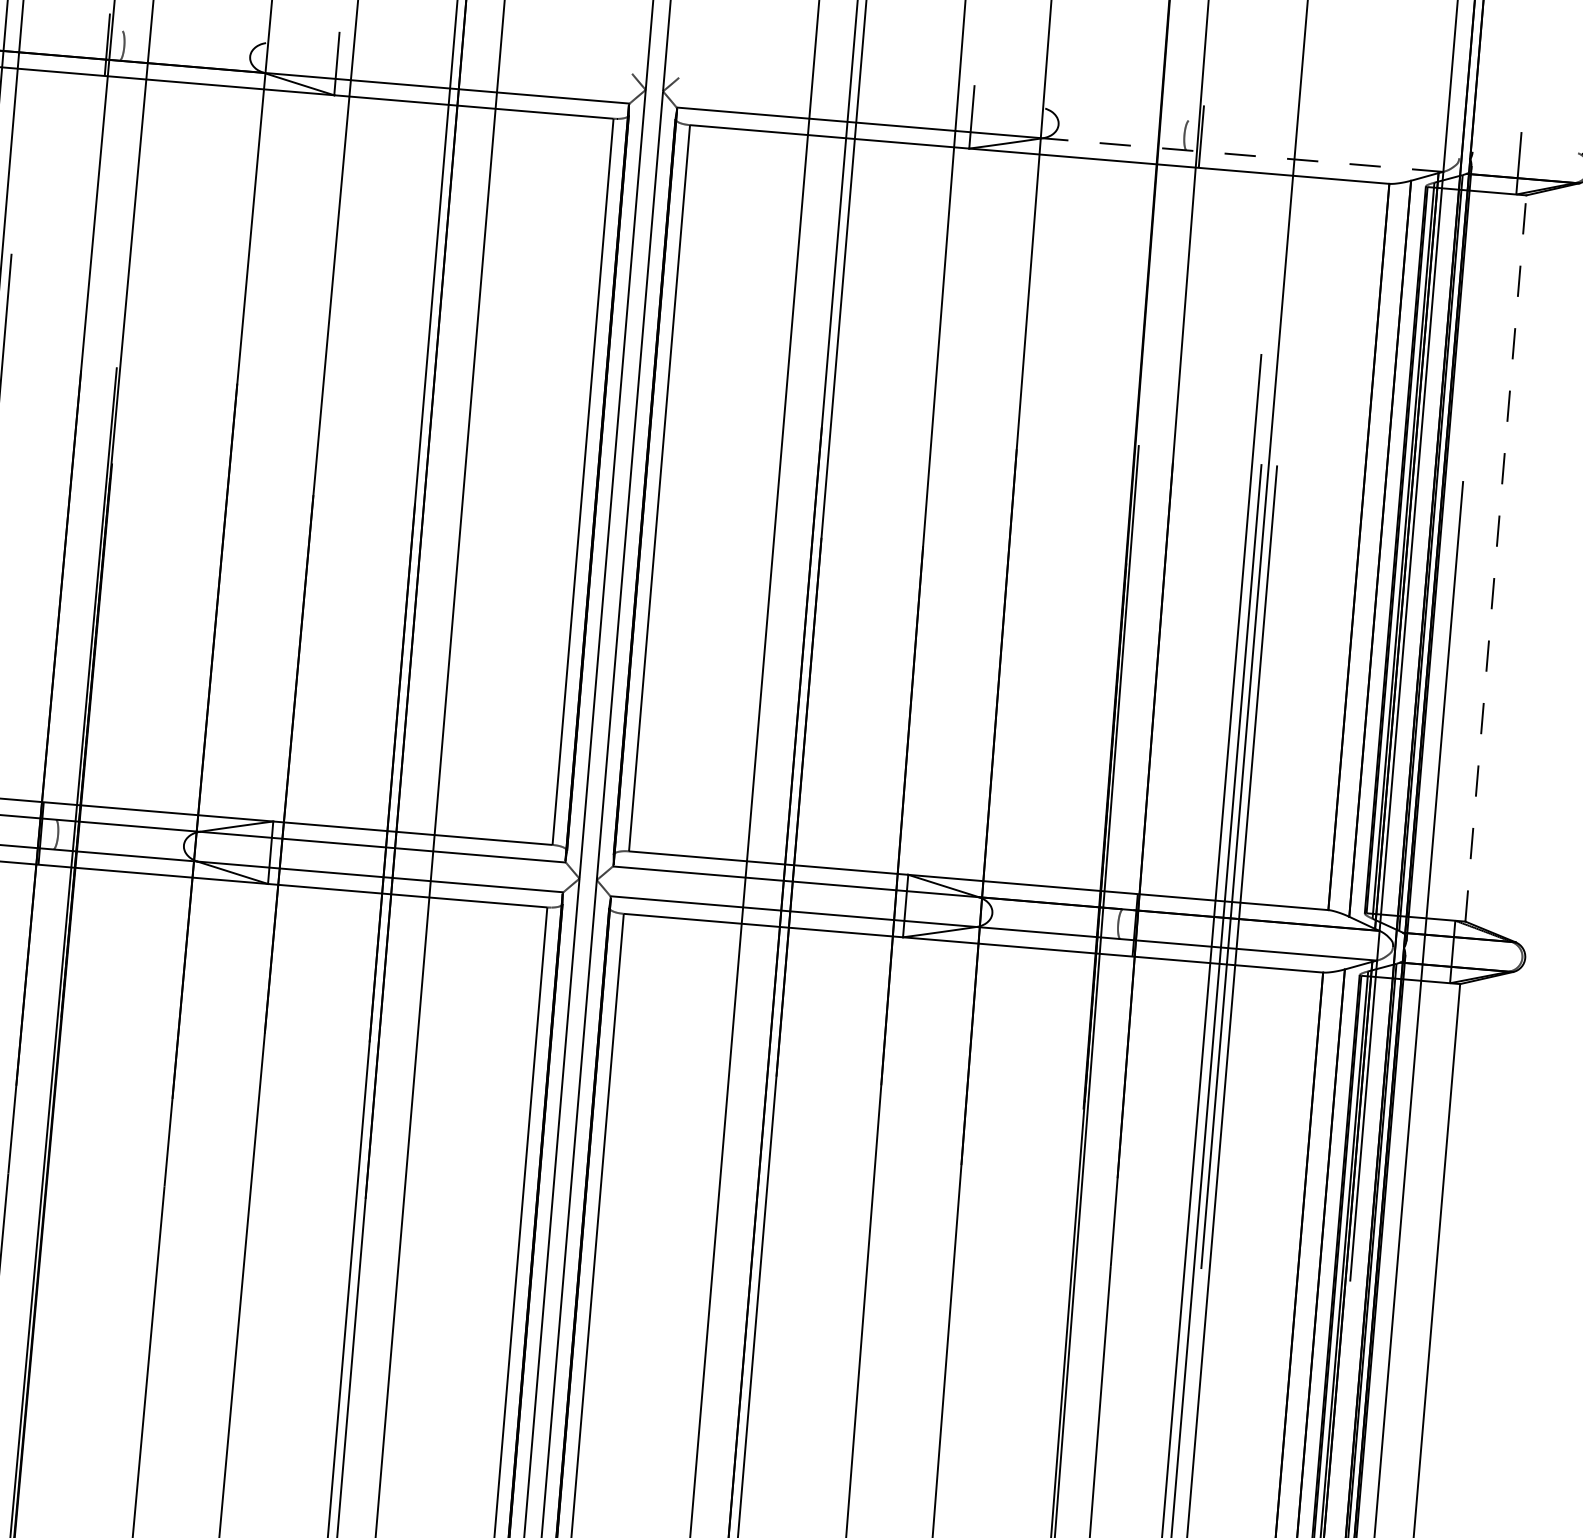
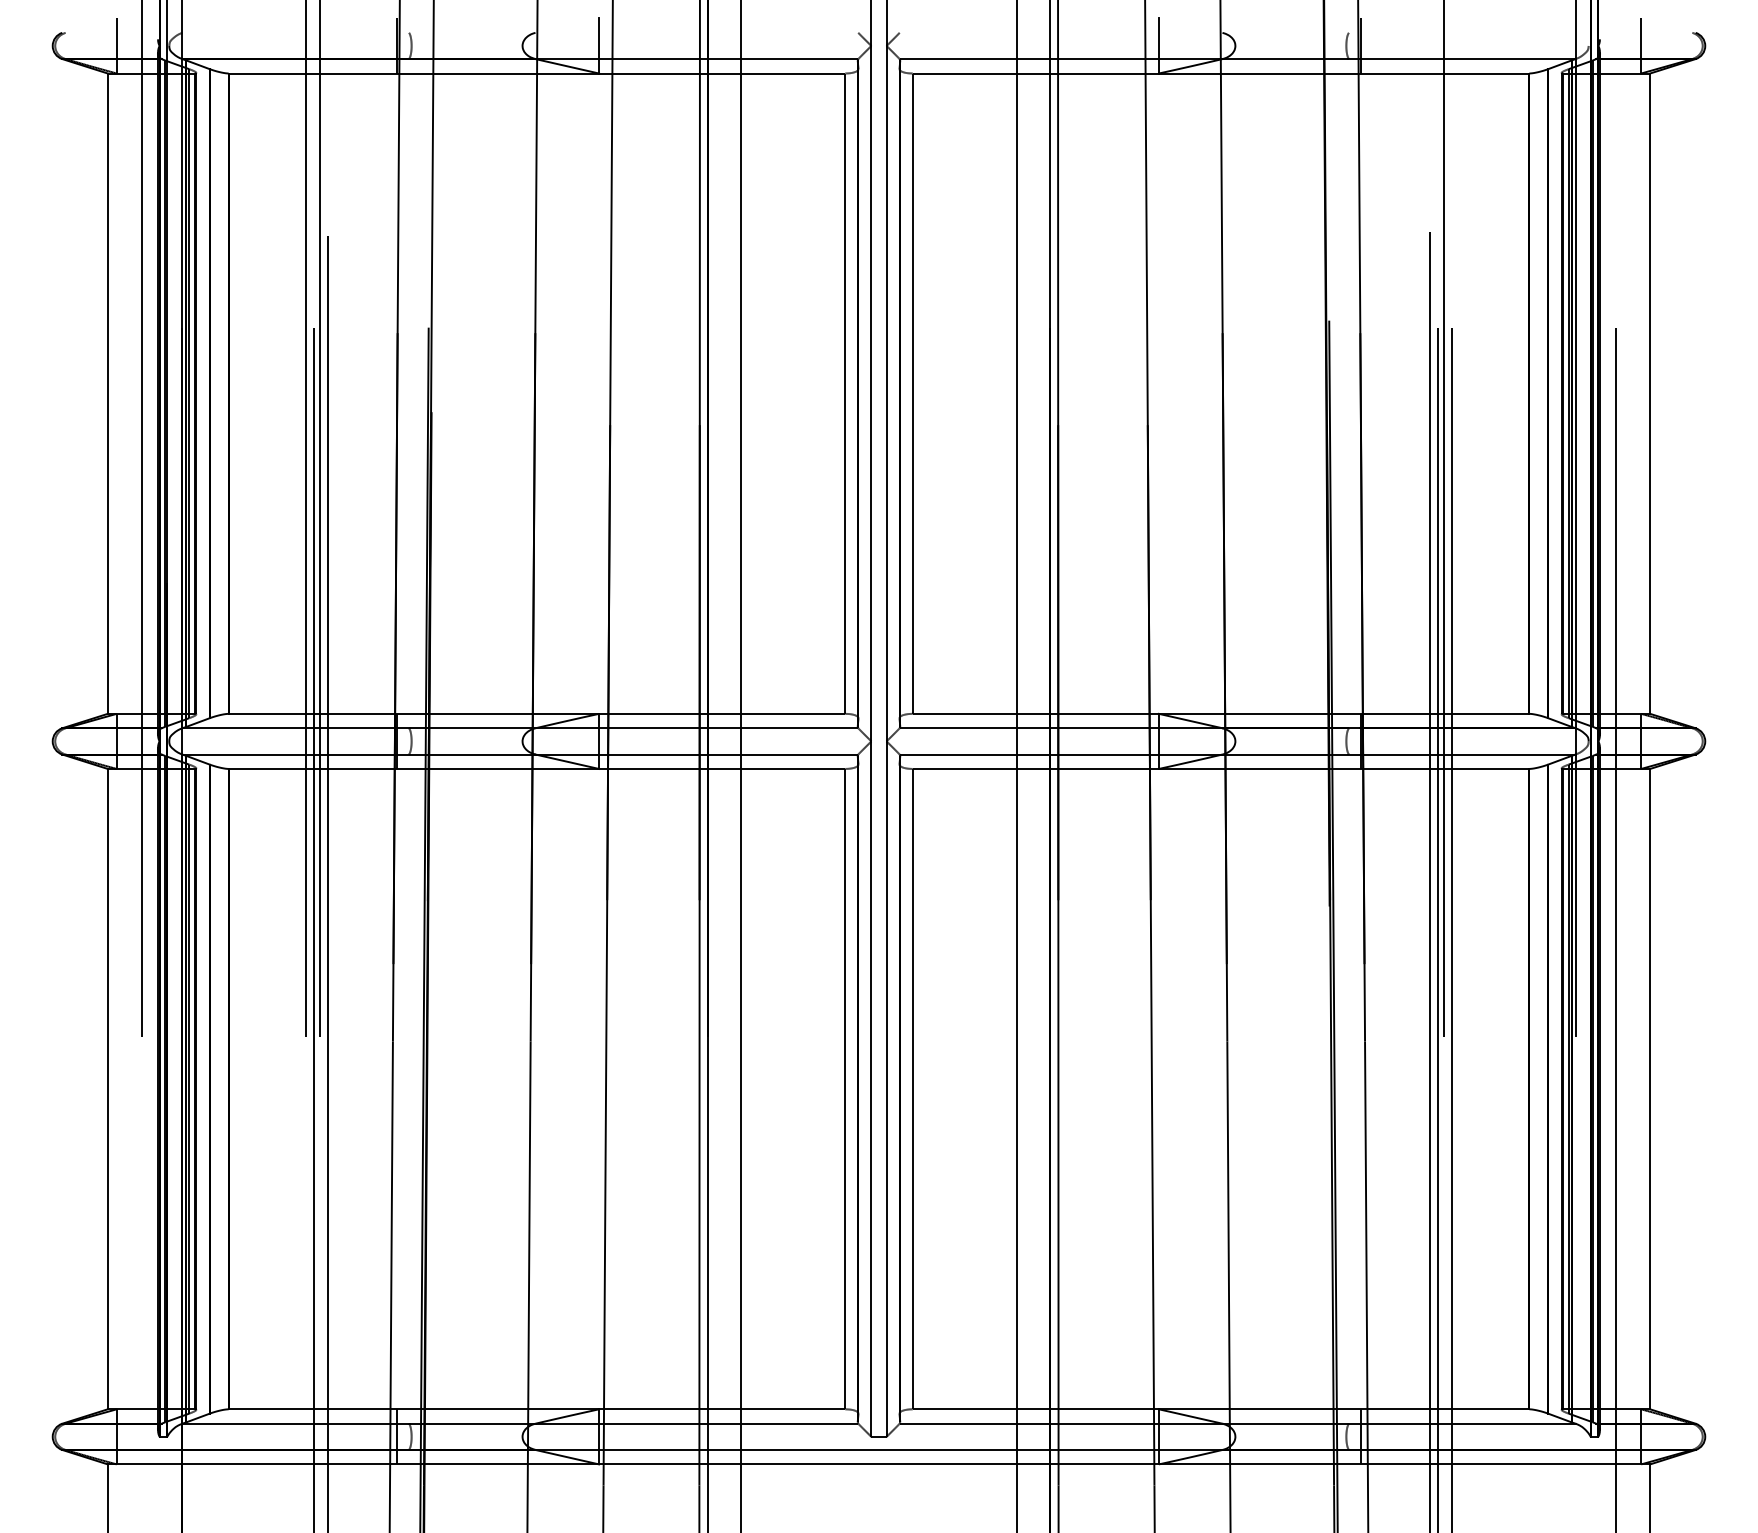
line: (1243, 155) -> (1399, 59), dashed -> solid
line: (1496, 558) -> (1650, 393), dashed -> solid

